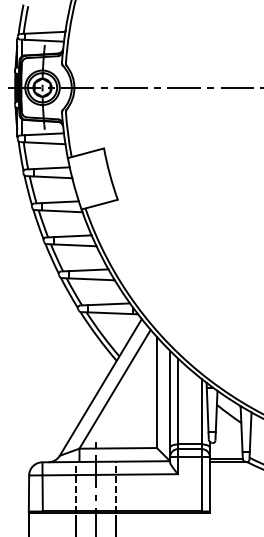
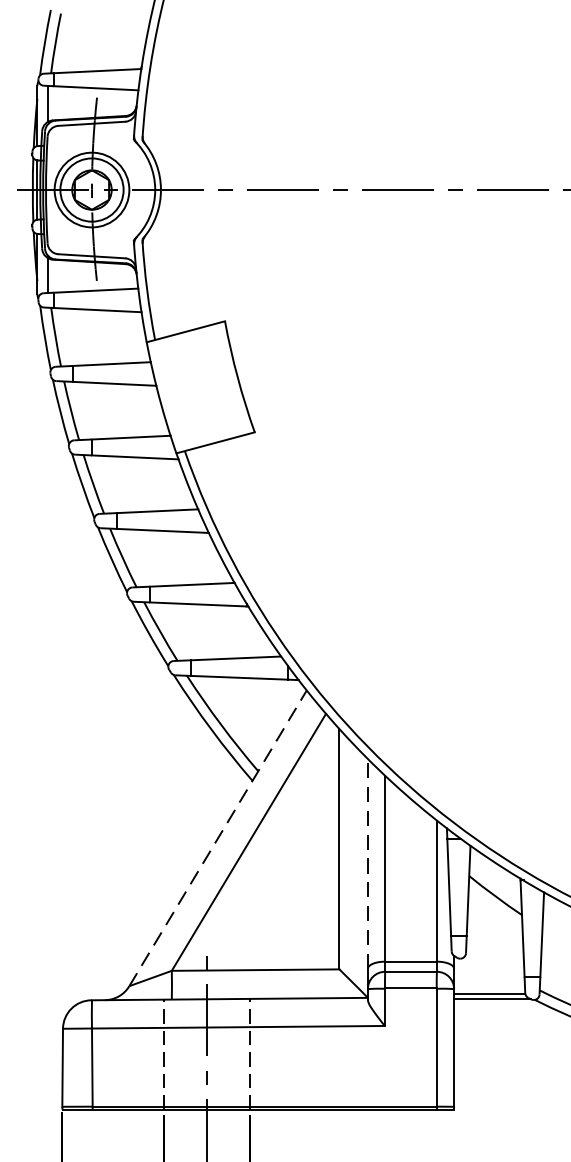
line: (100, 387) -> (217, 838), solid -> dashed
line: (170, 398) -> (368, 862), solid -> dashed

